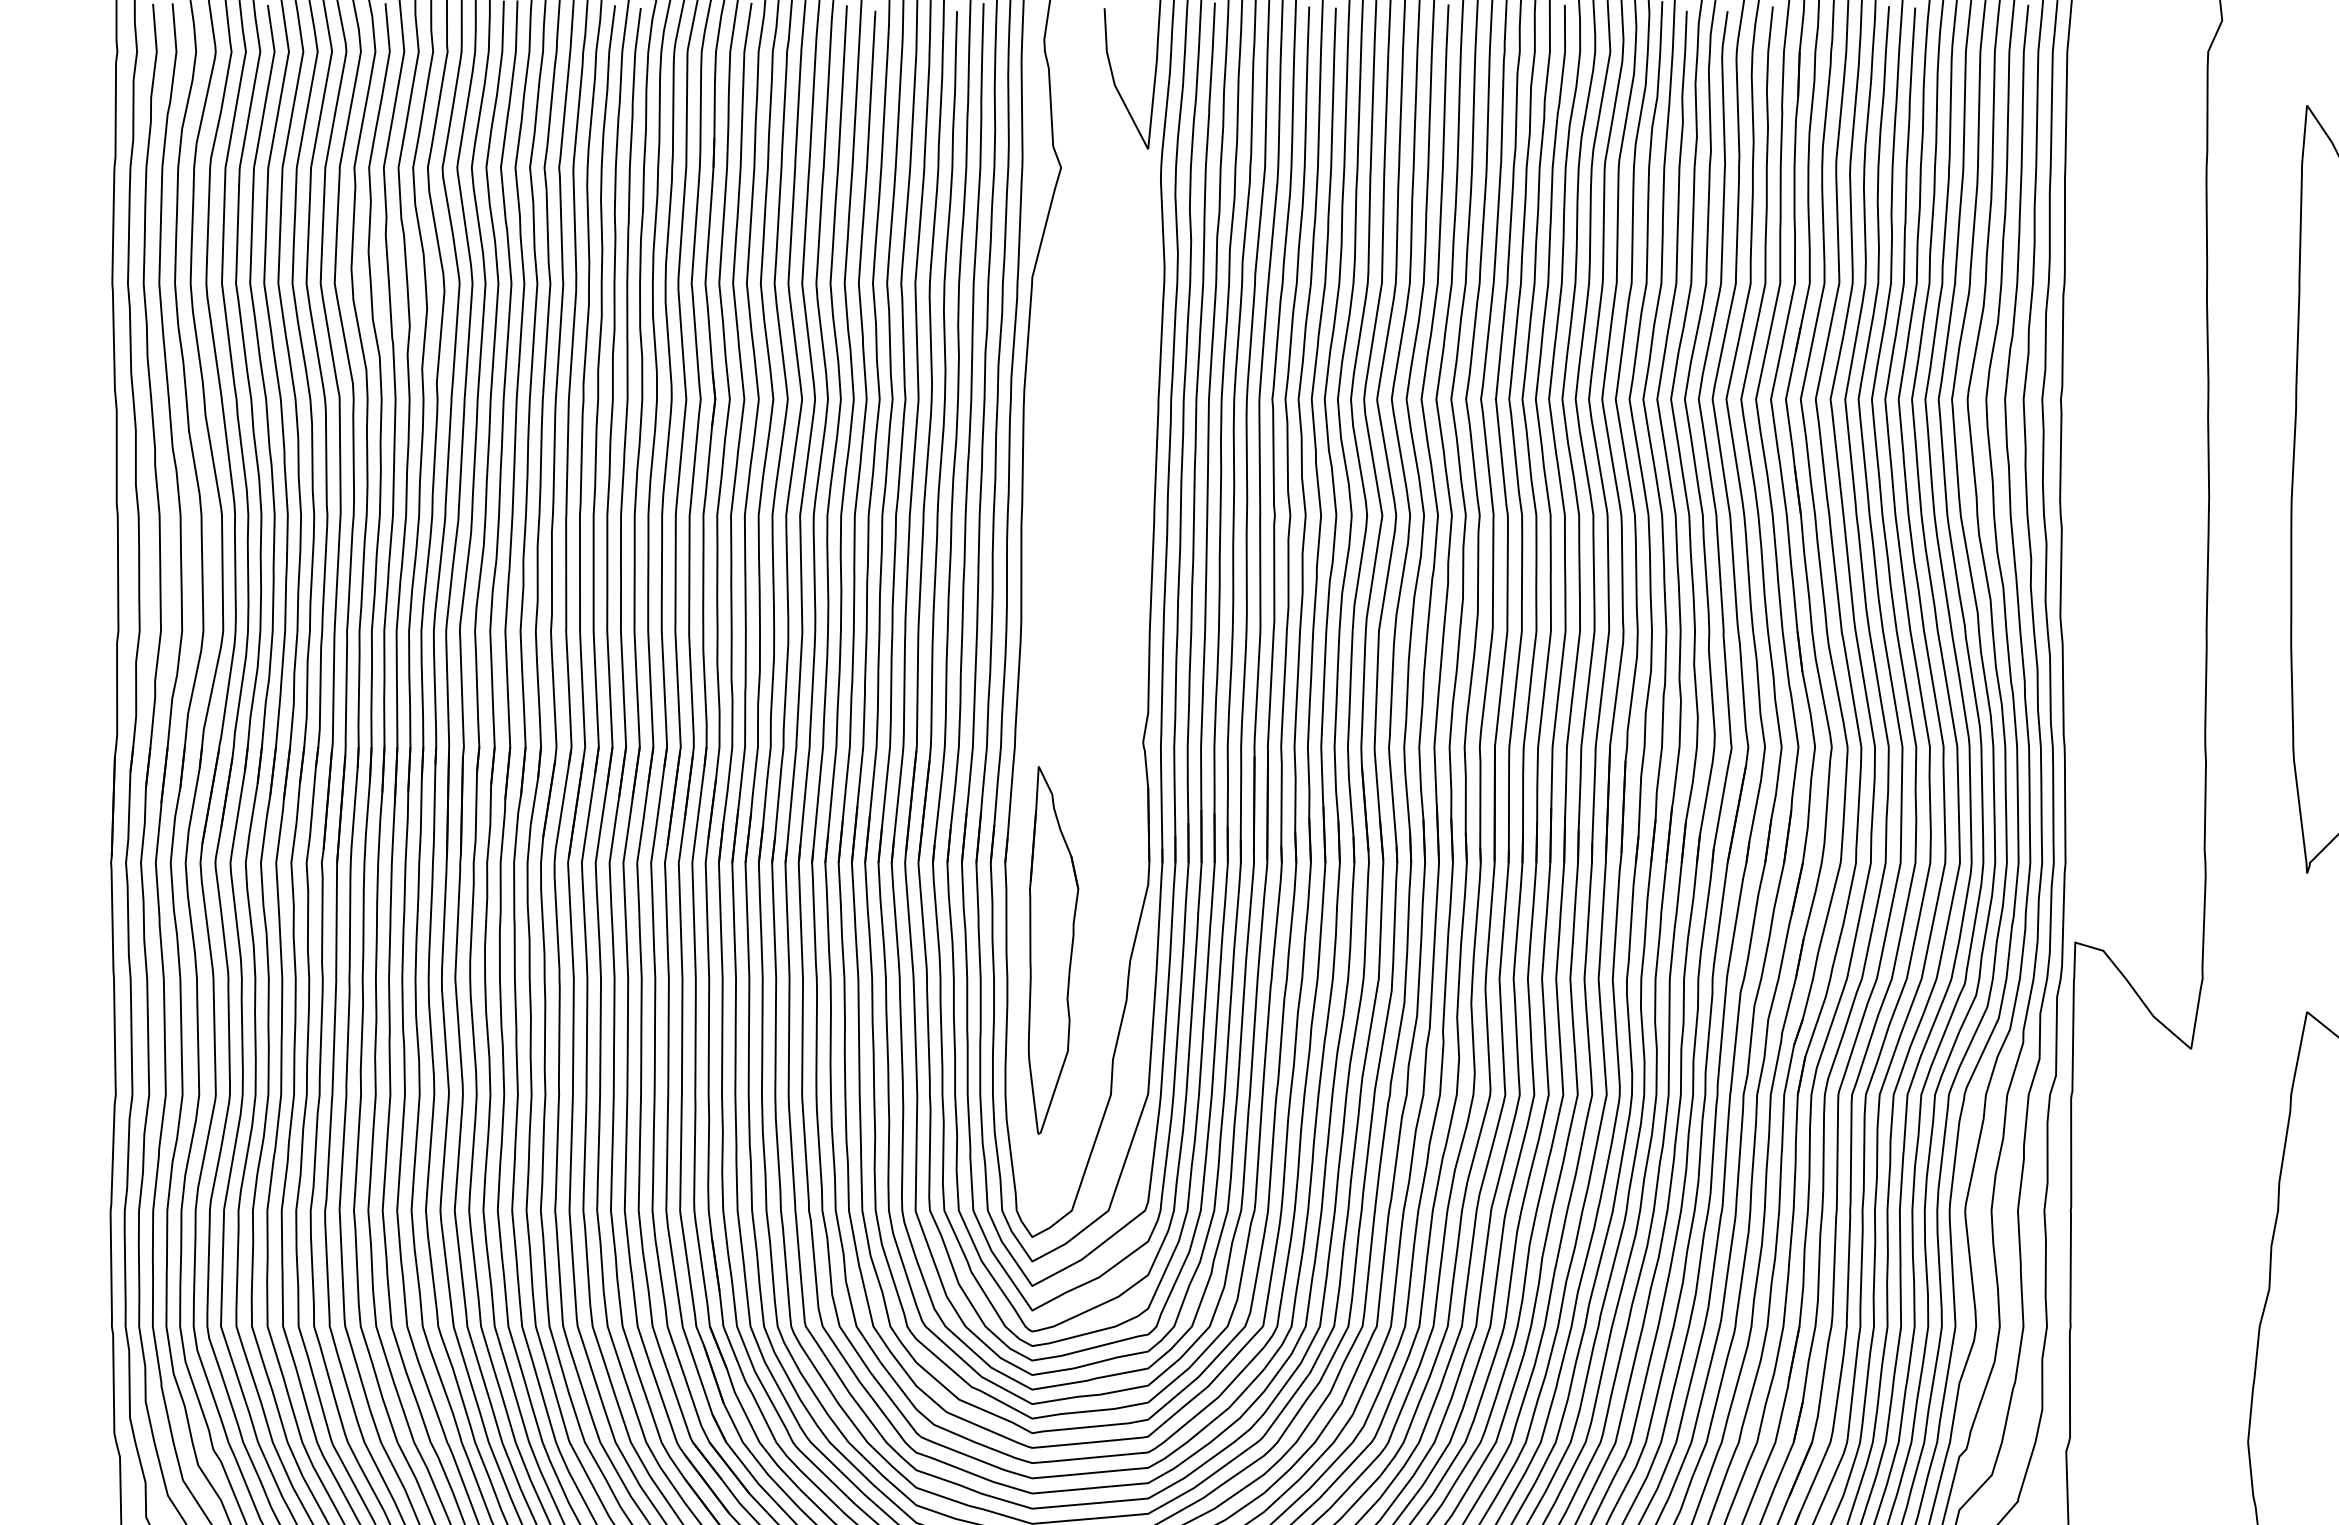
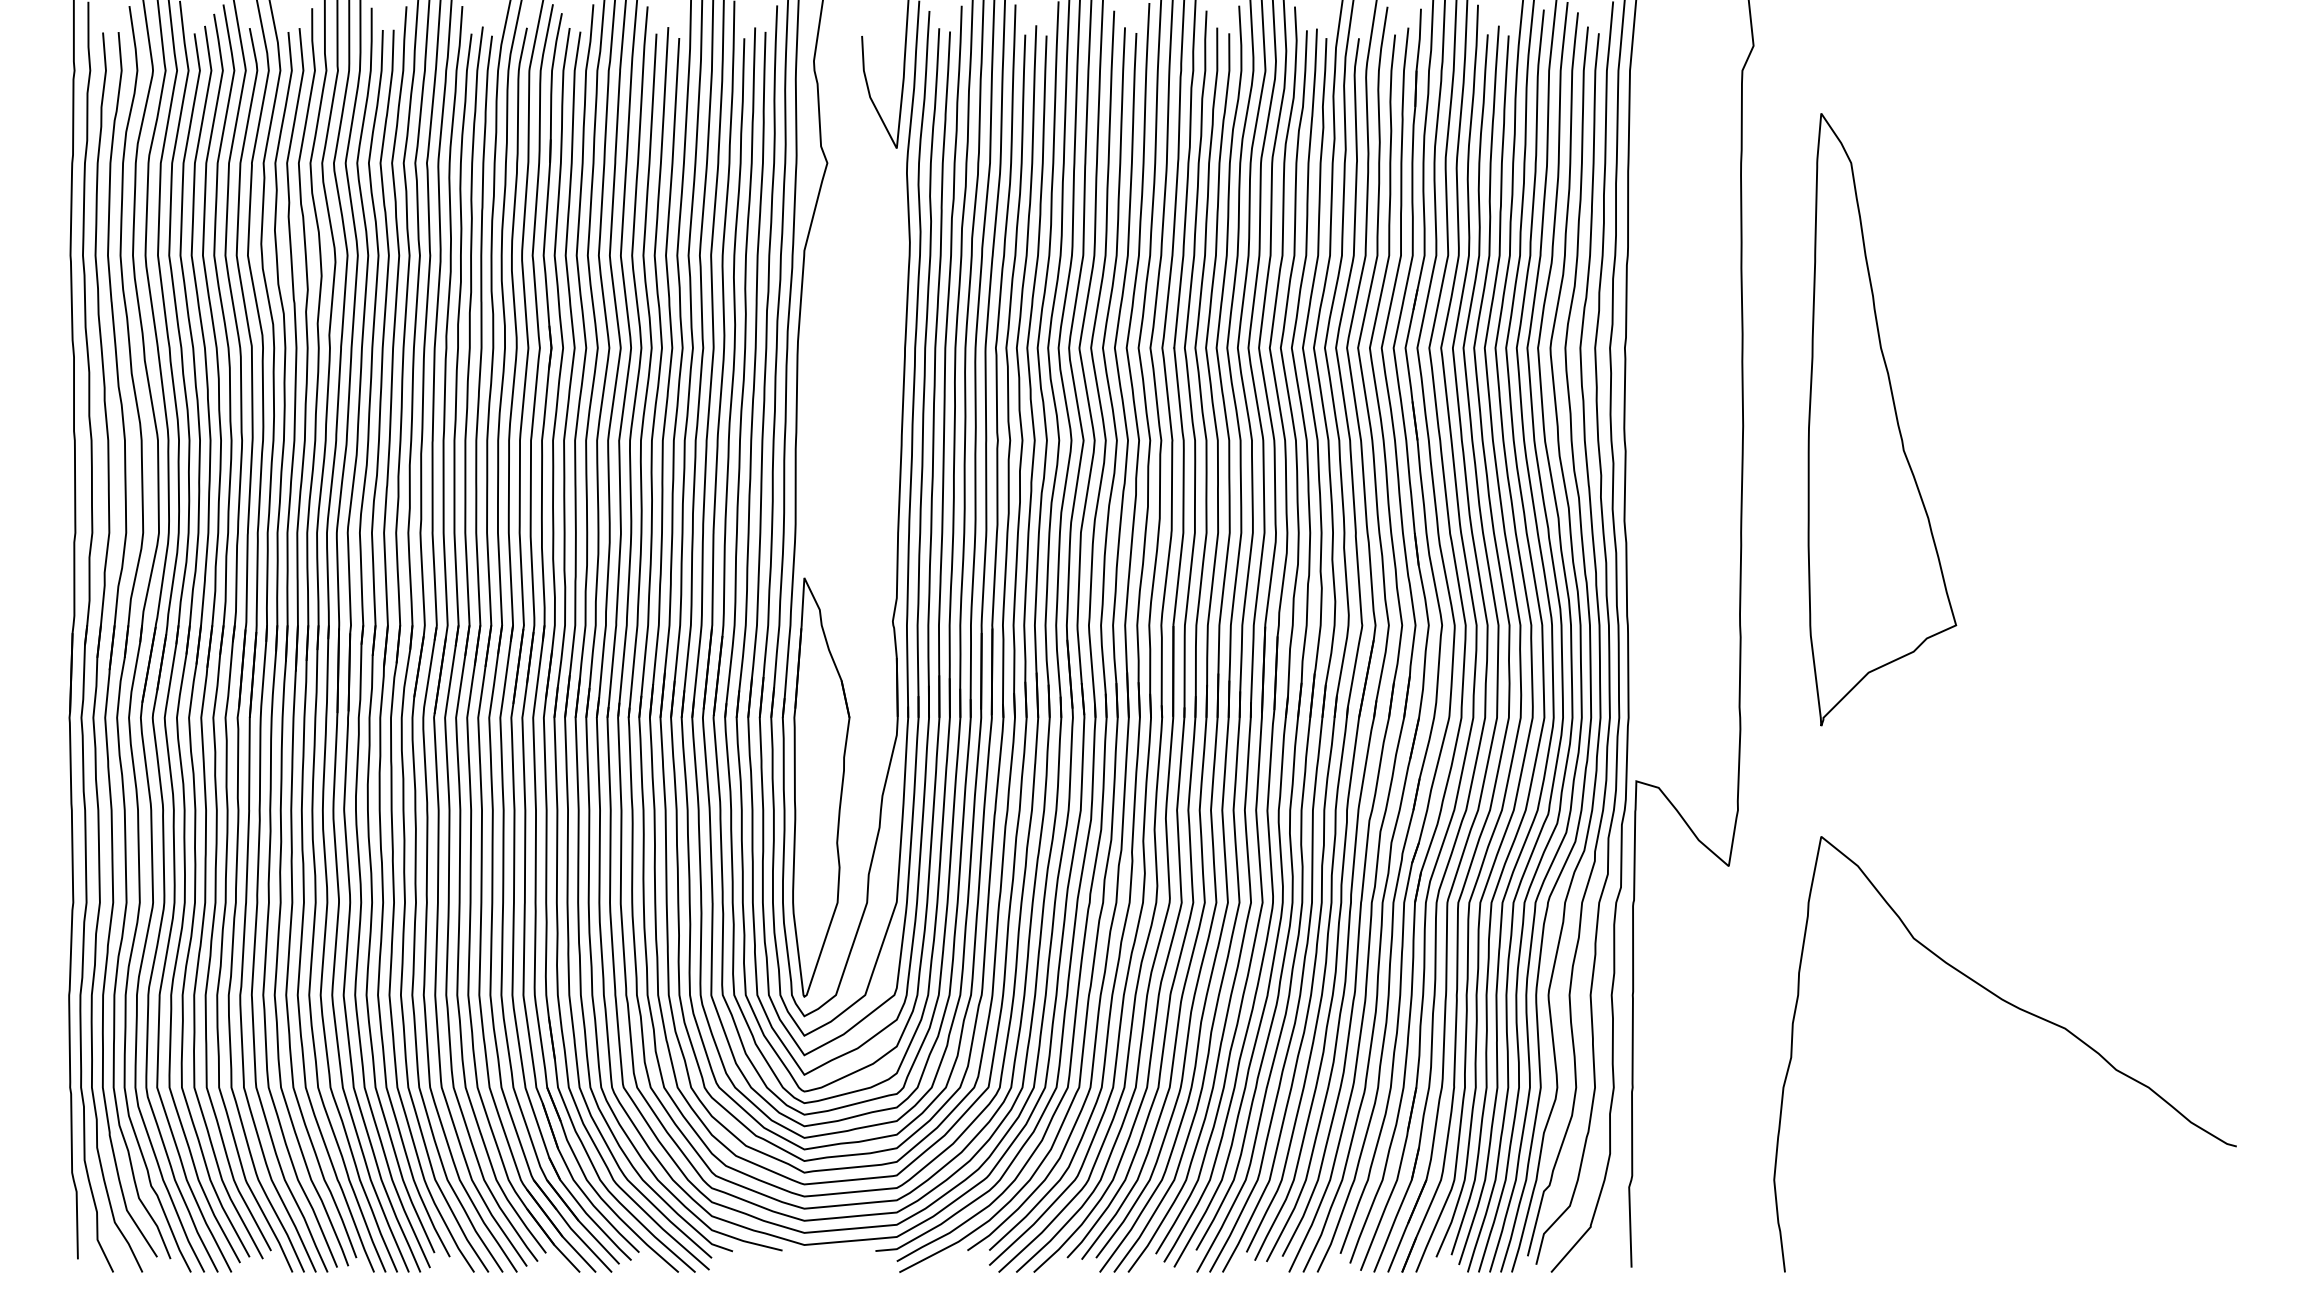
part: (1053, 950) -> (821, 787), size x1.43

